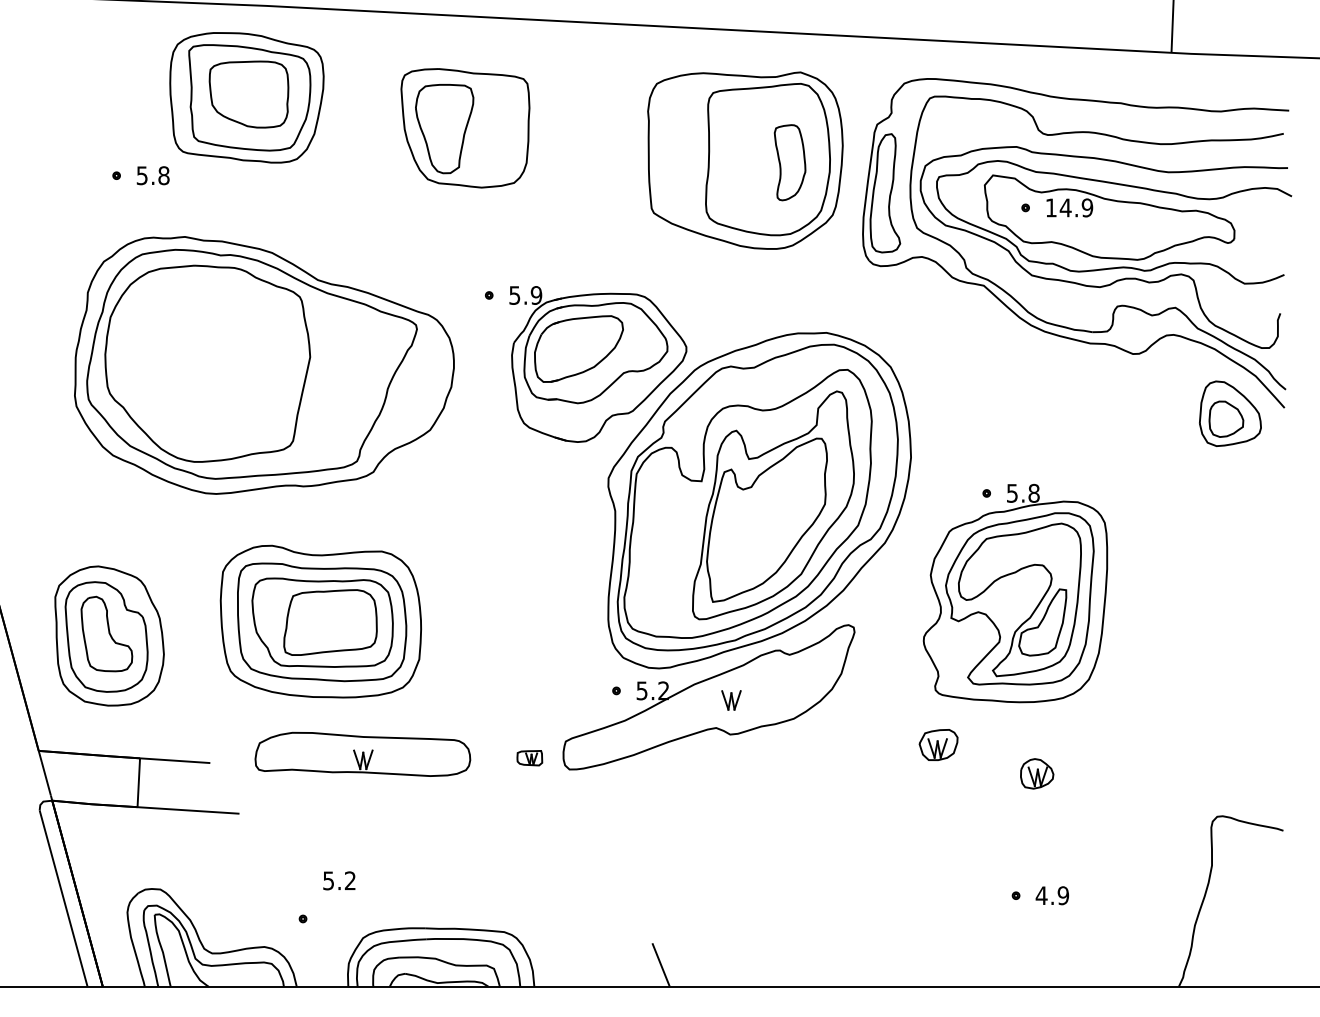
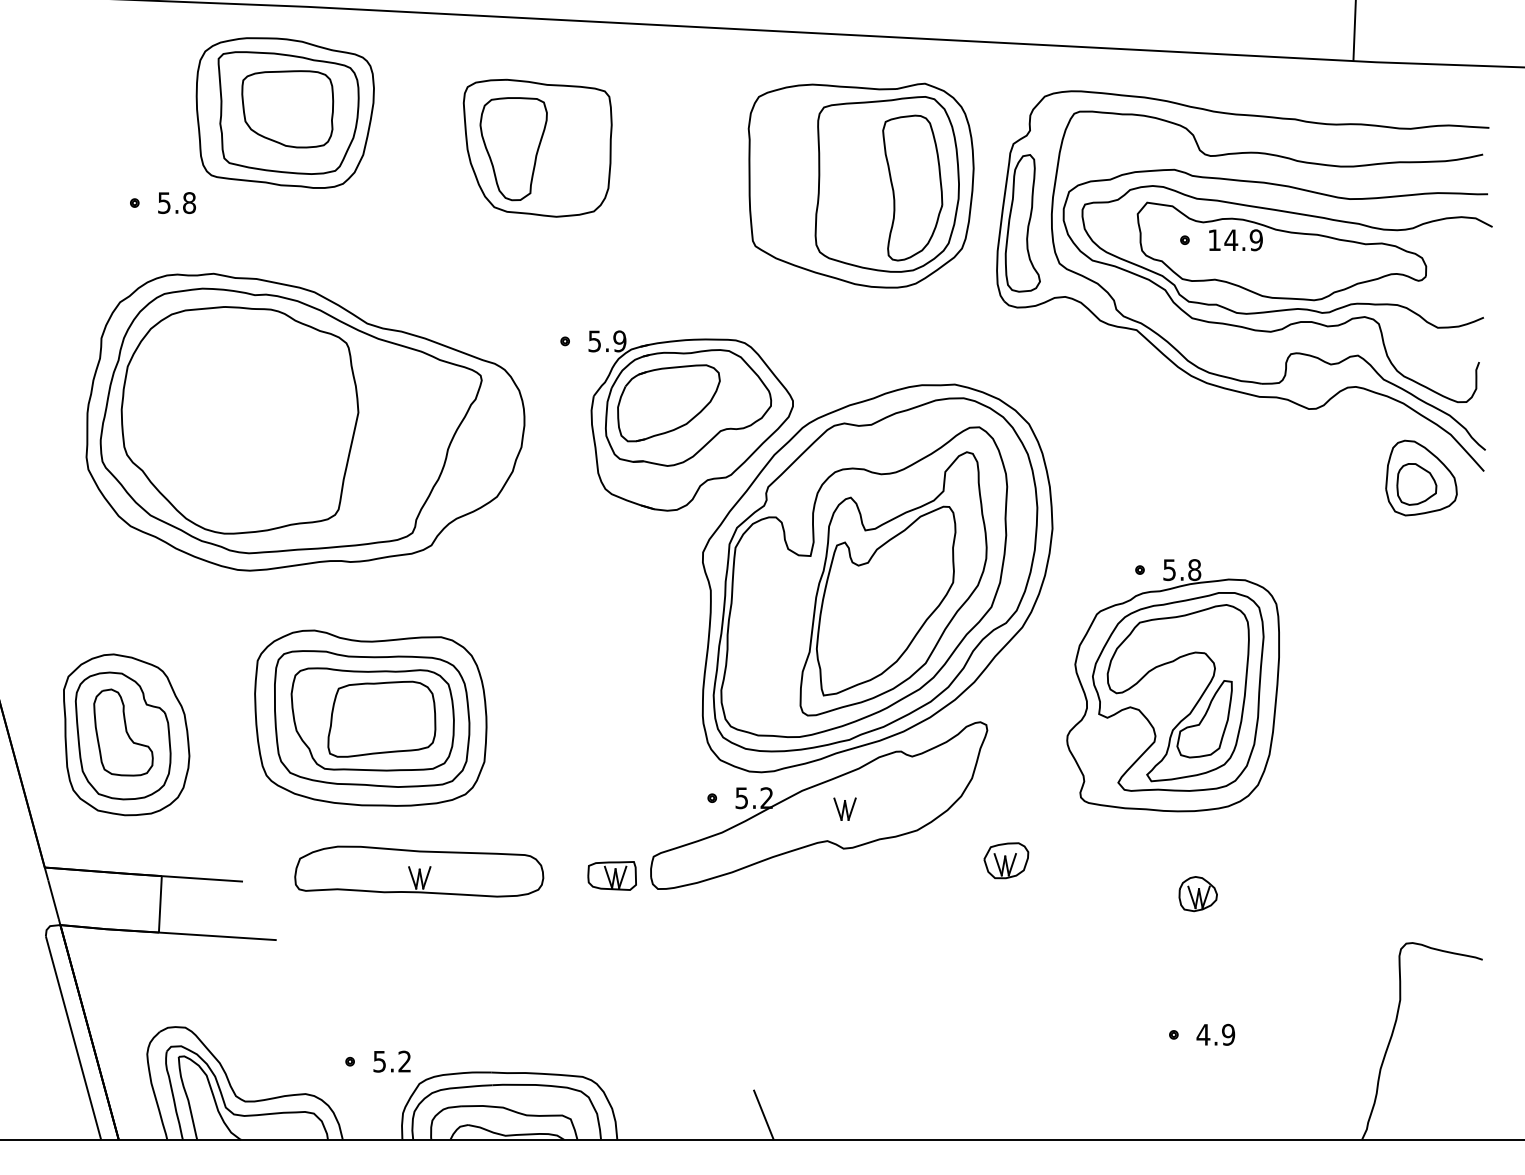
part: (789, 162) -> (912, 187), size x1.67
part: (938, 744) -> (1006, 860), moved
part: (529, 757) -> (611, 875), size x1.67
text: (338, 880) -> (391, 1061), moved

